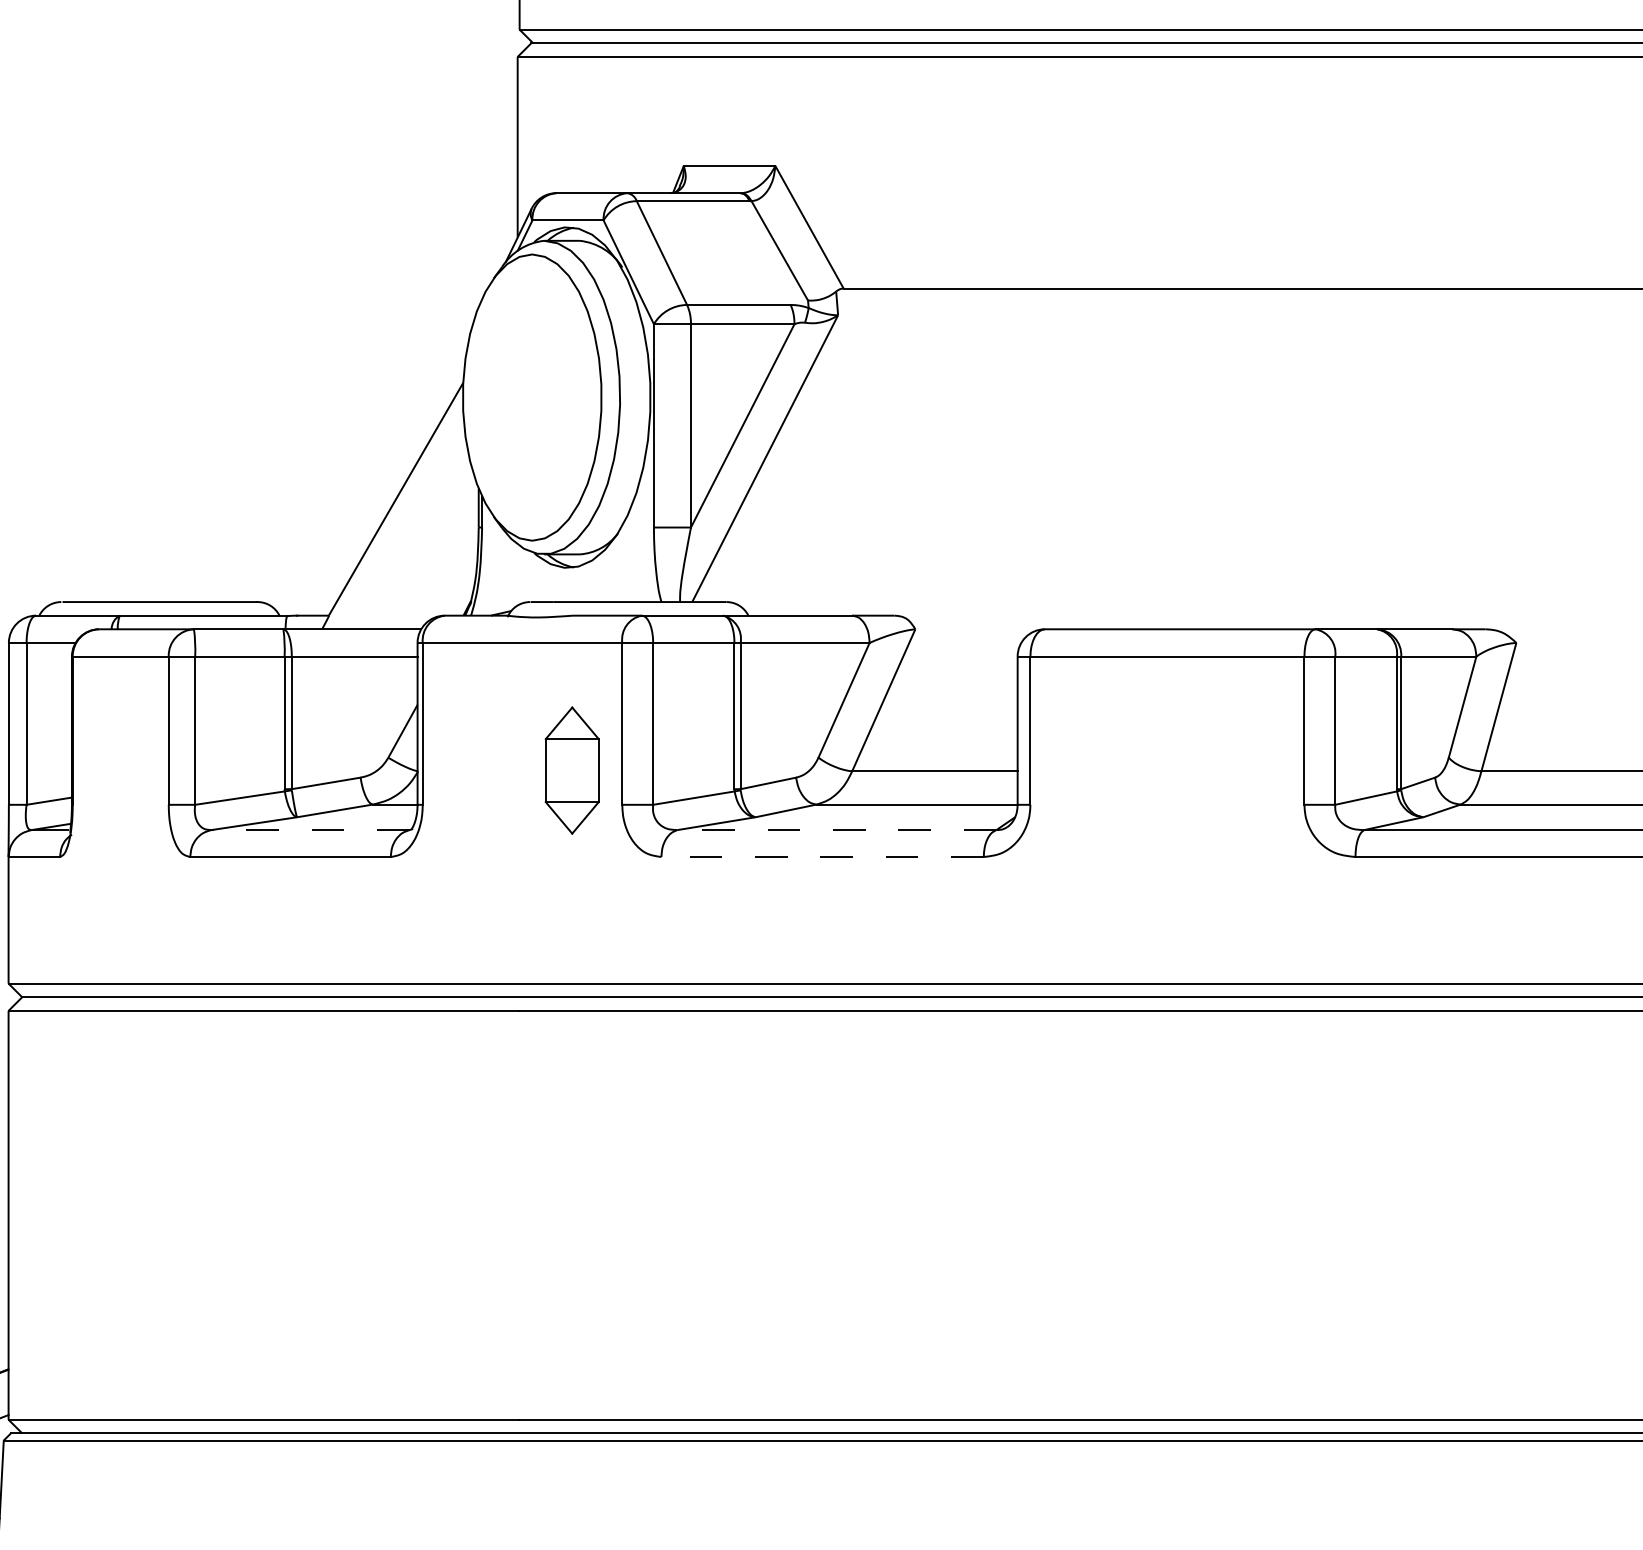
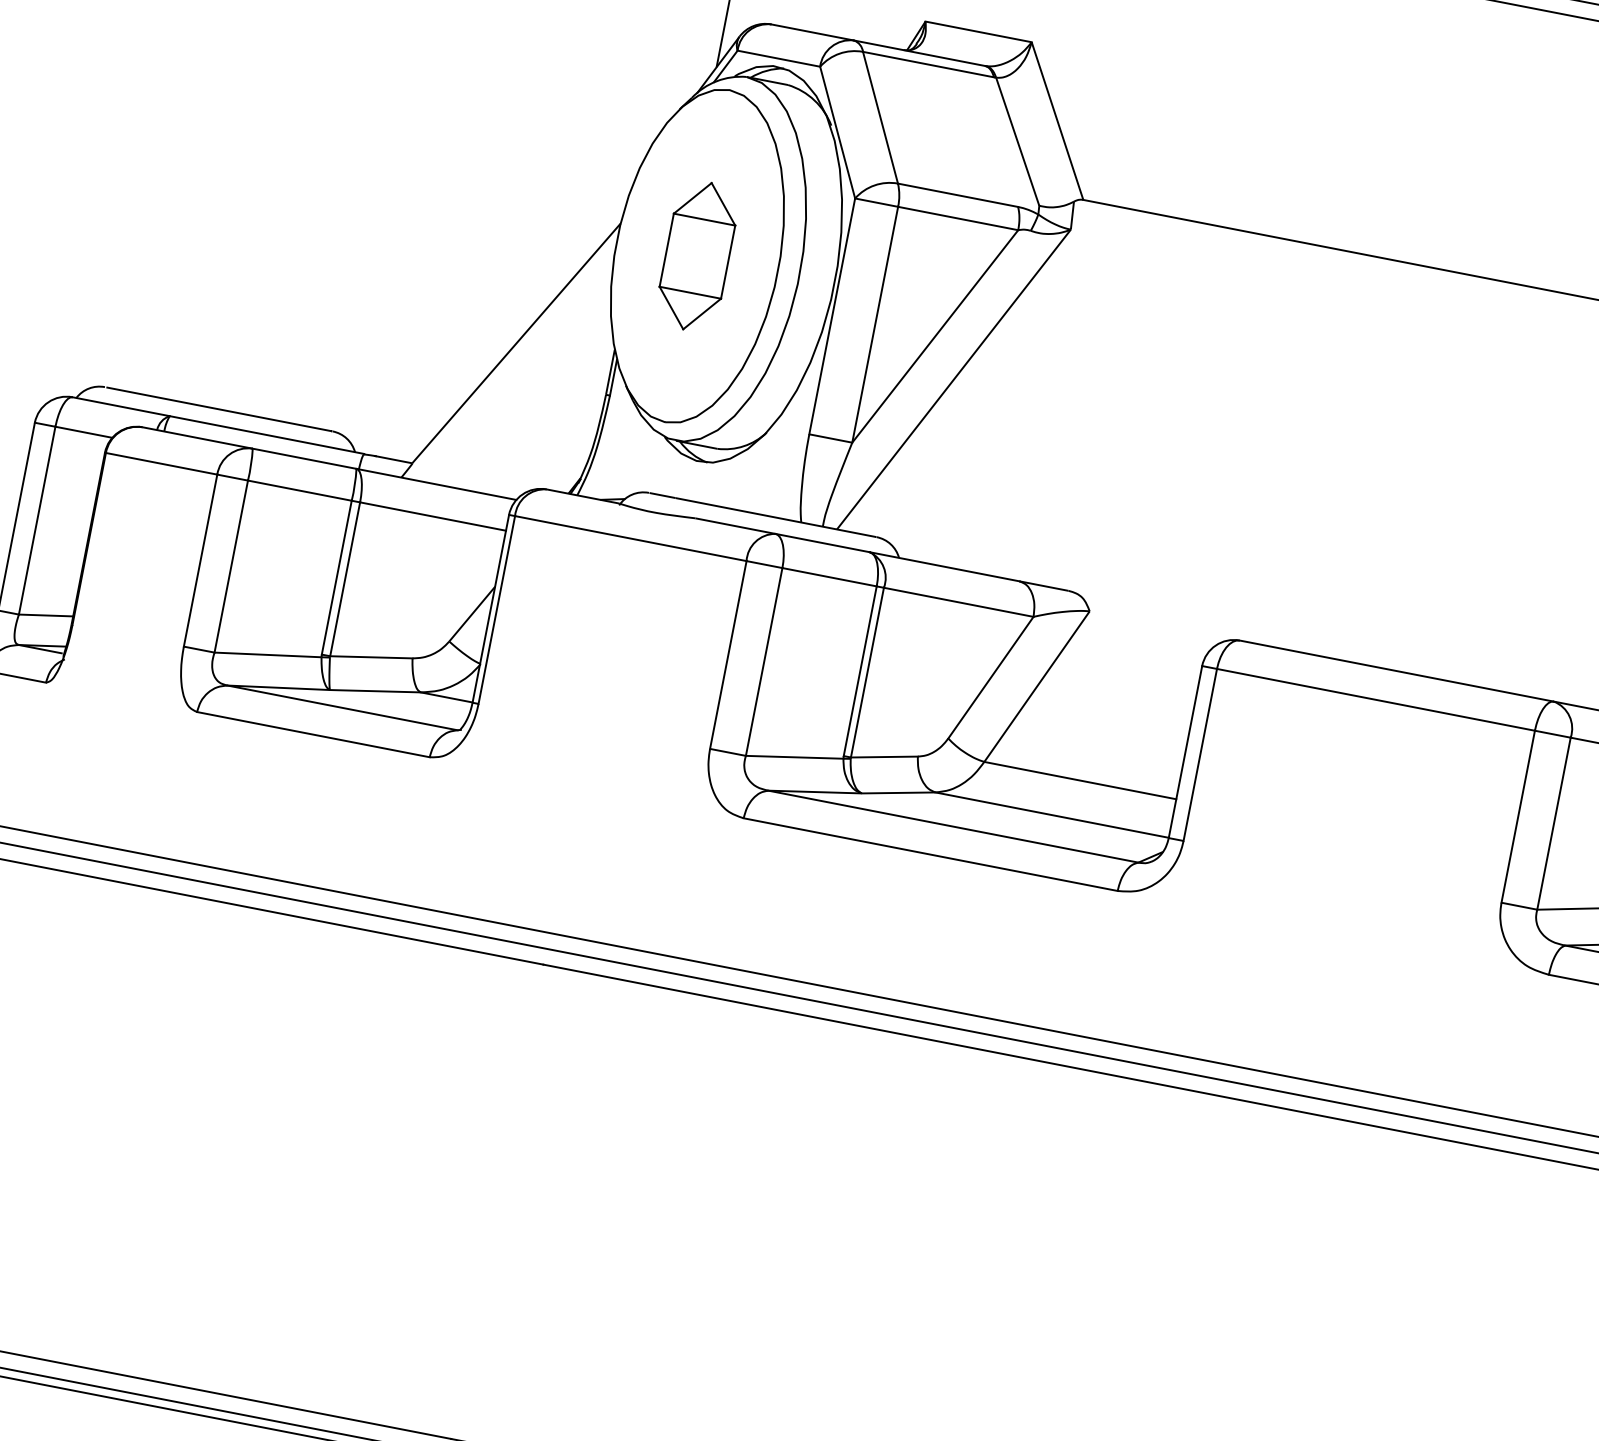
part: (571, 770) -> (696, 255), moved
line: (310, 830) -> (342, 708), dashed -> solid
line: (836, 830) -> (952, 827), dashed -> solid
line: (822, 857) -> (930, 855), dashed -> solid

